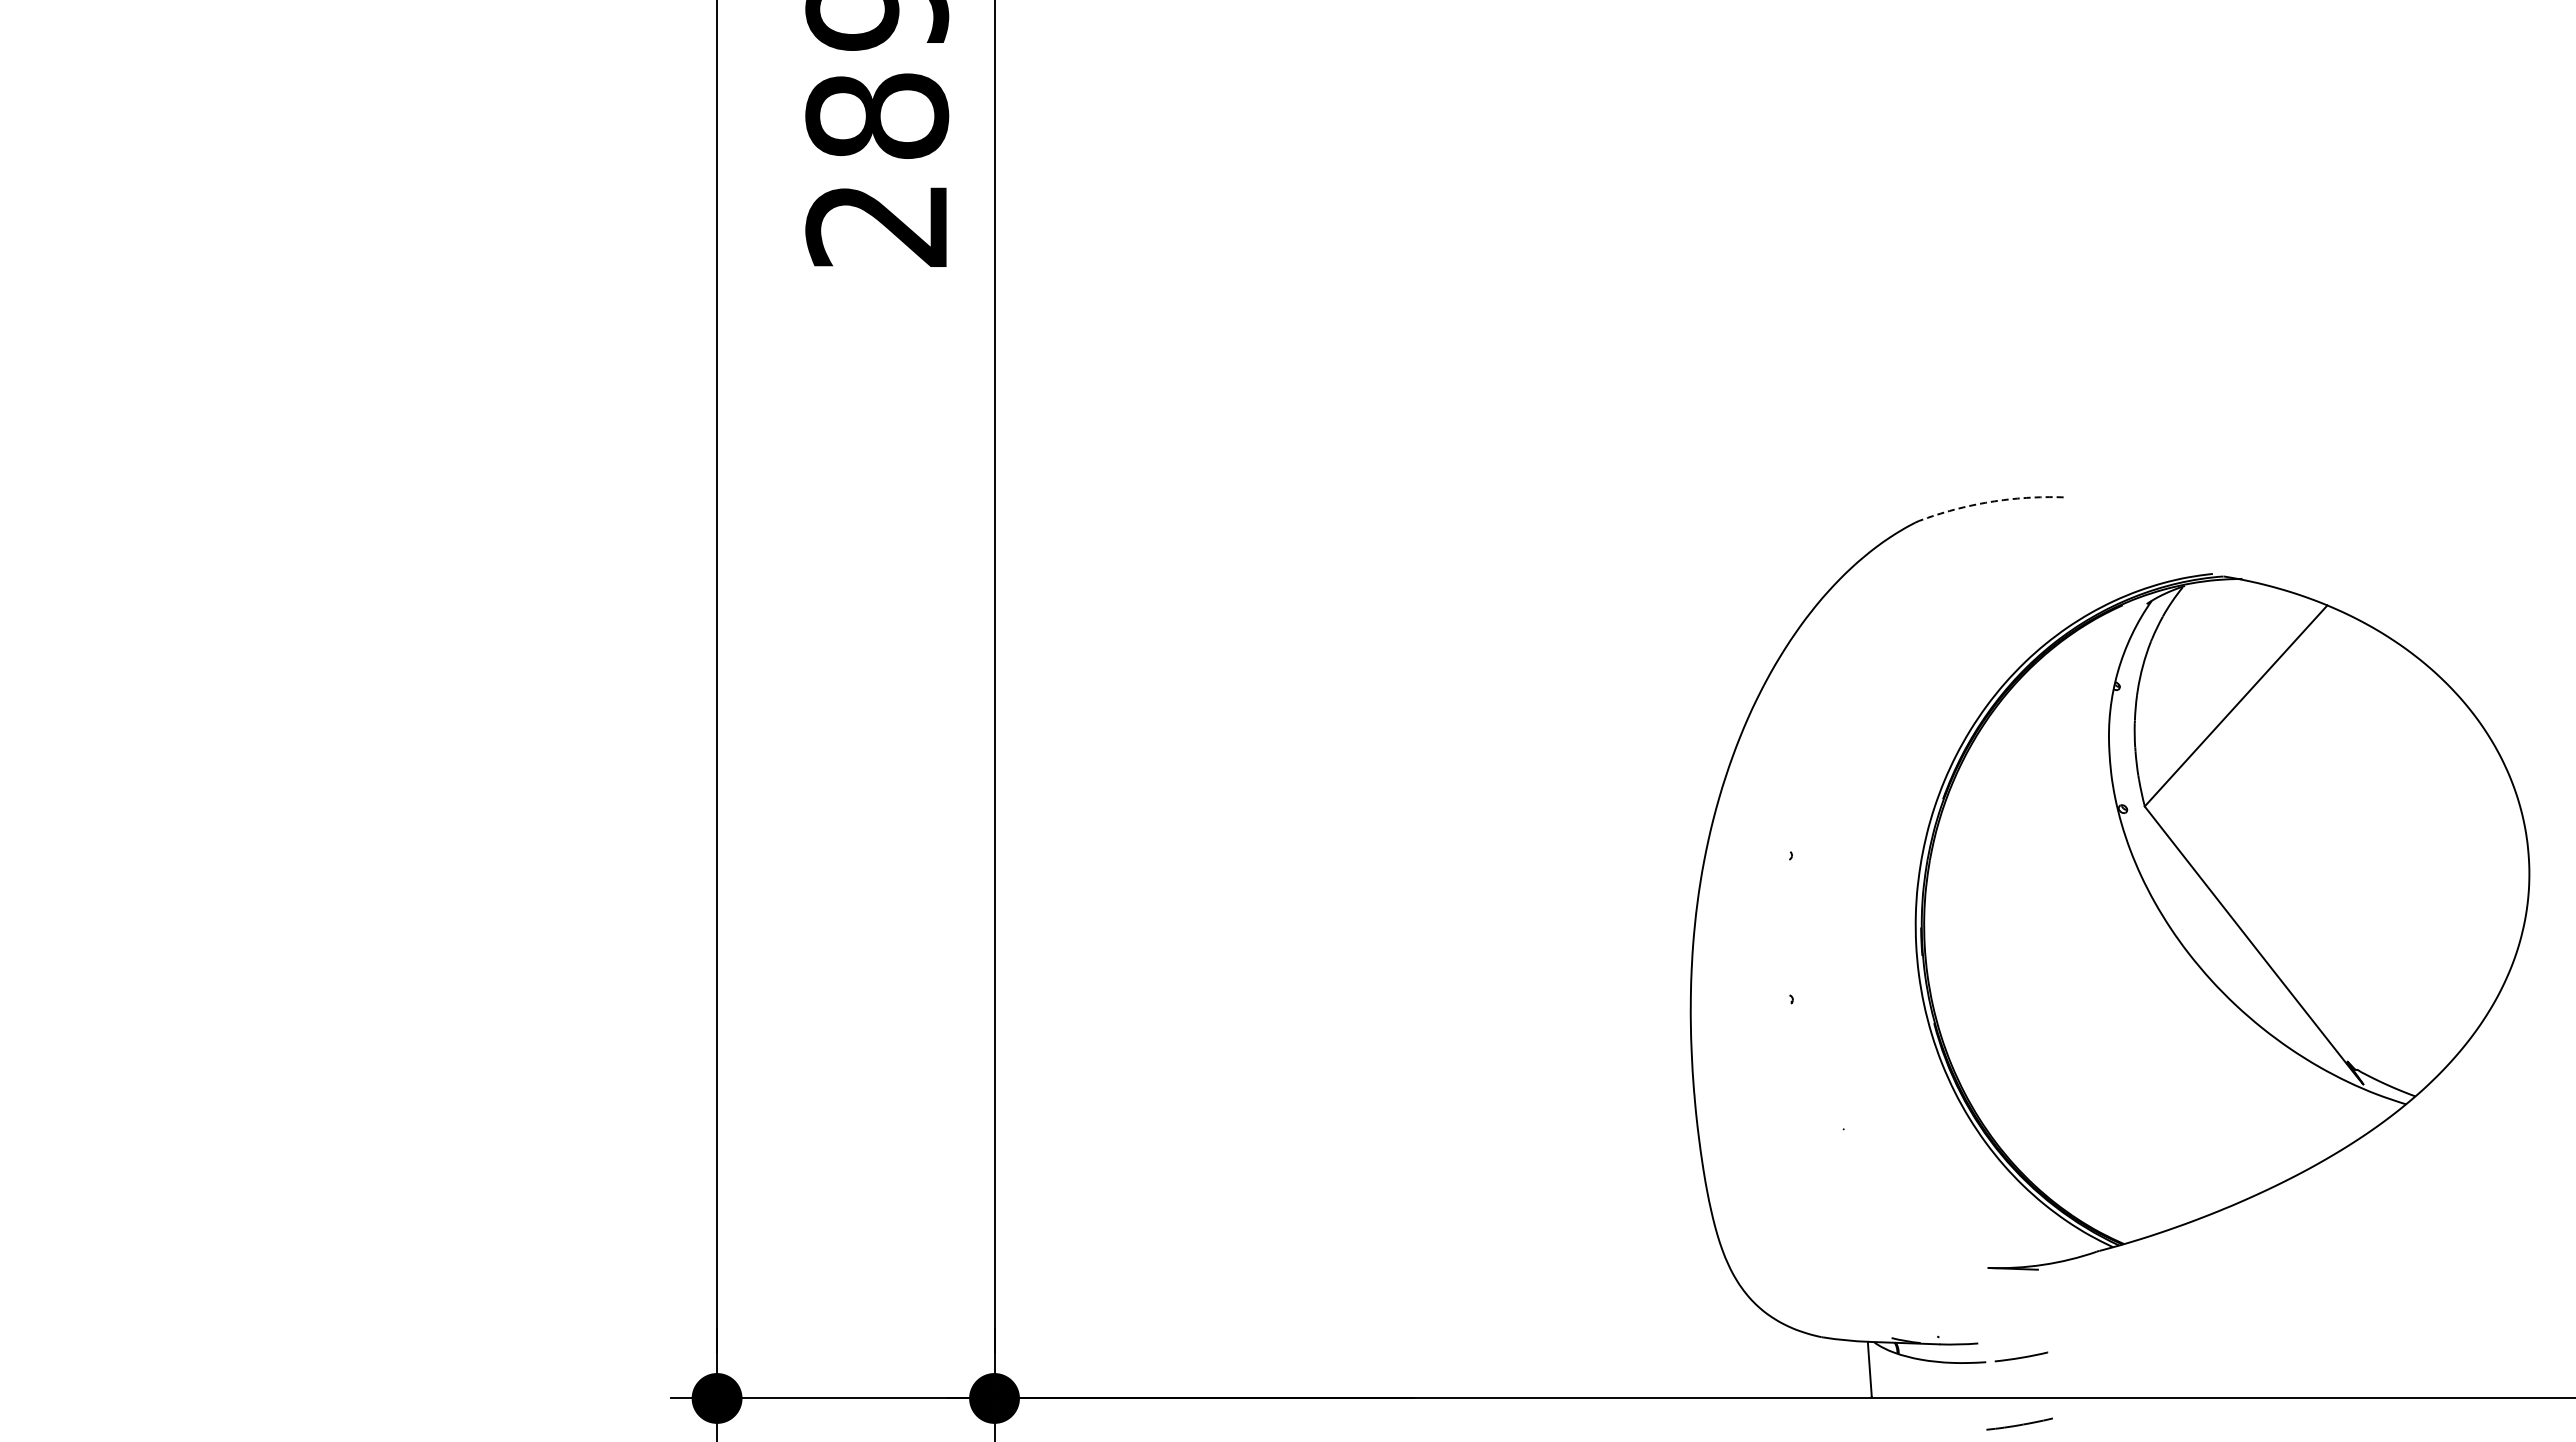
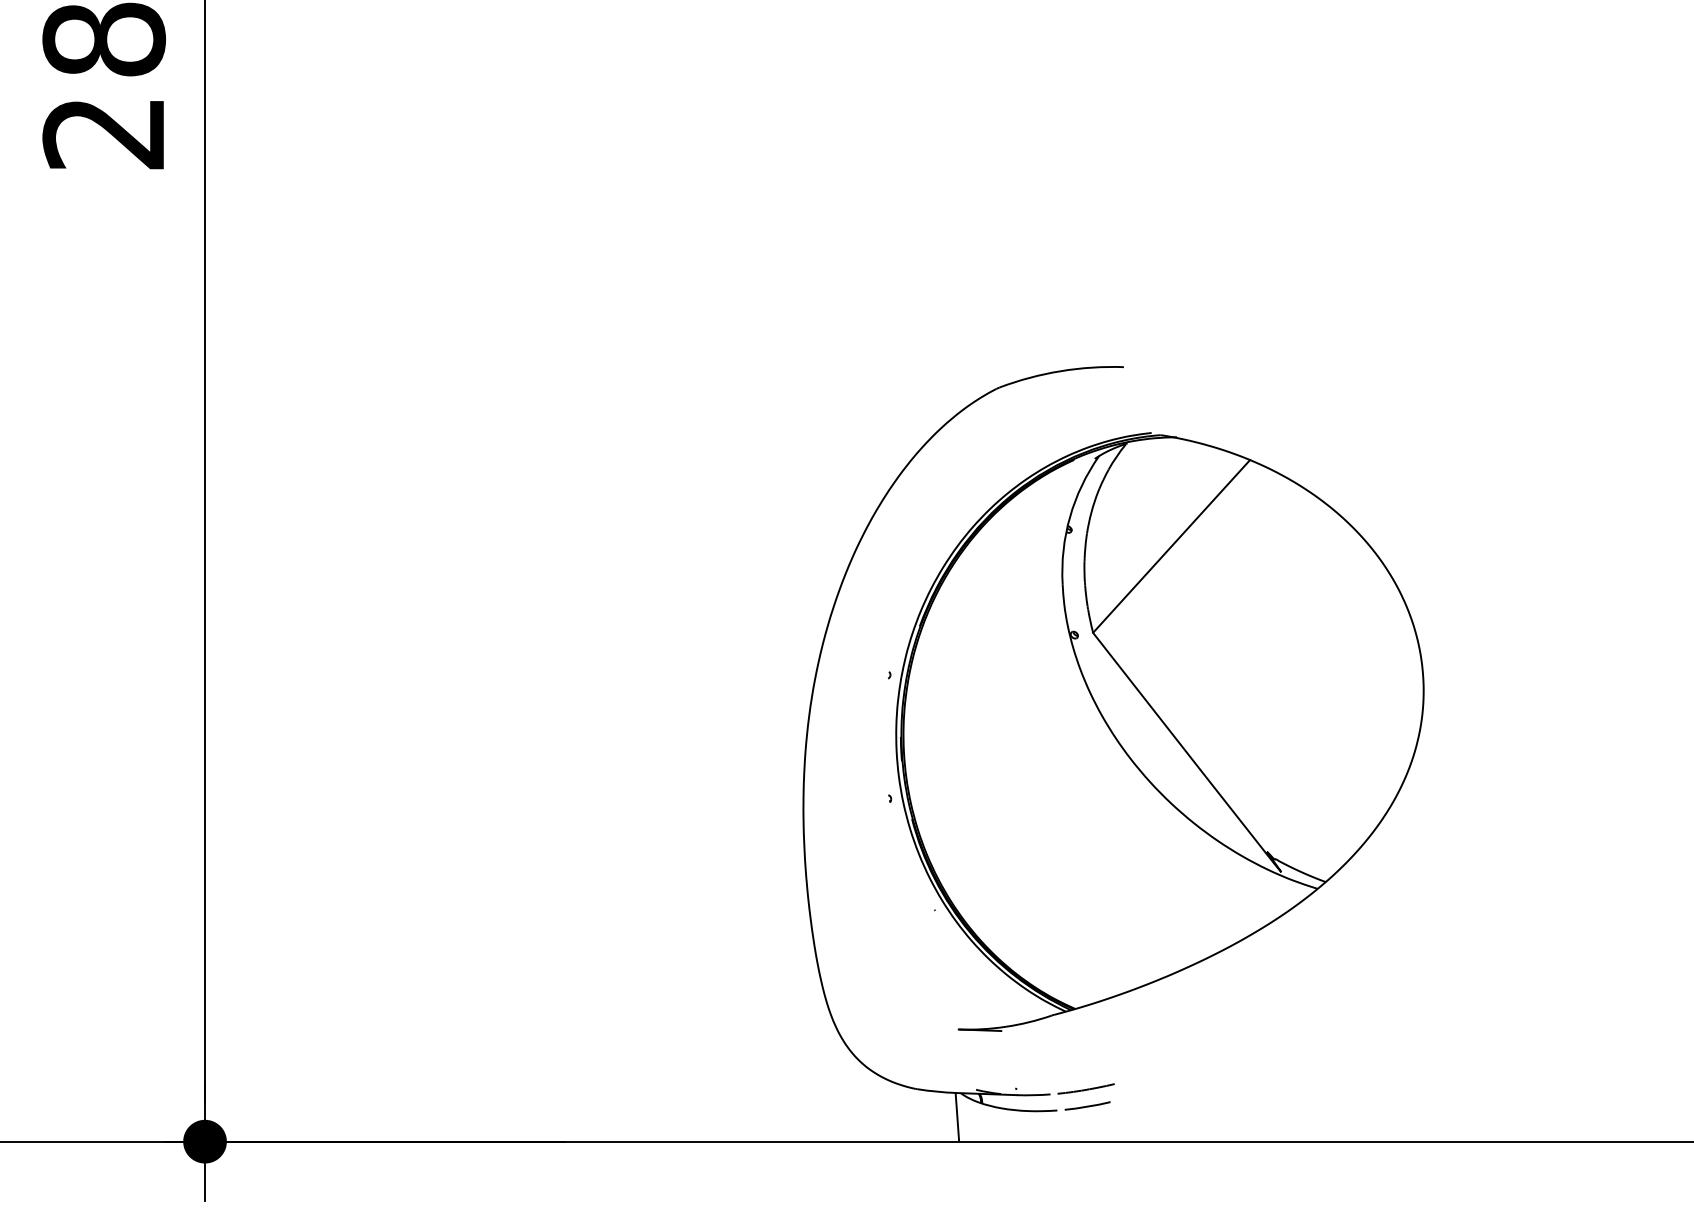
arc: (1990, 502) -> (1061, 371), dashed -> solid
part: (2222, 921) -> (1159, 731), moved
part: (2019, 1423) -> (1086, 1088), moved

